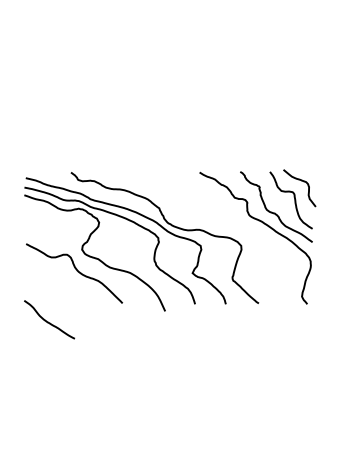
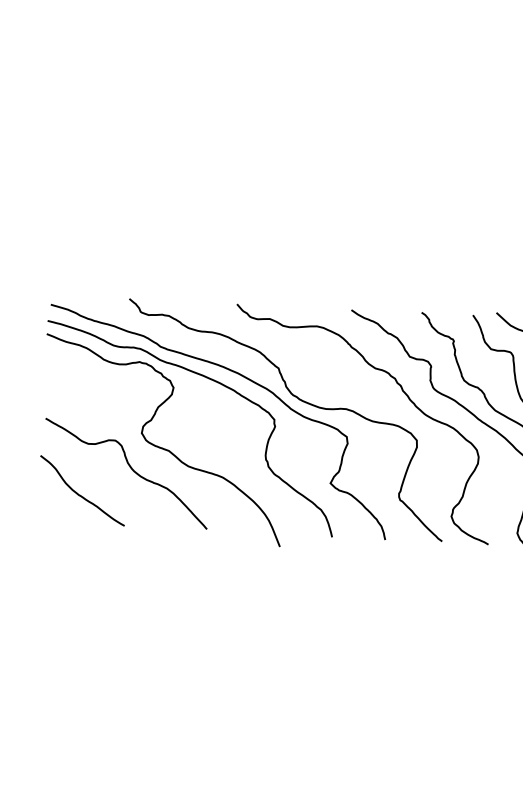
curve: (234, 222) -> (407, 399), added
curve: (48, 321) -> (80, 493), moved

